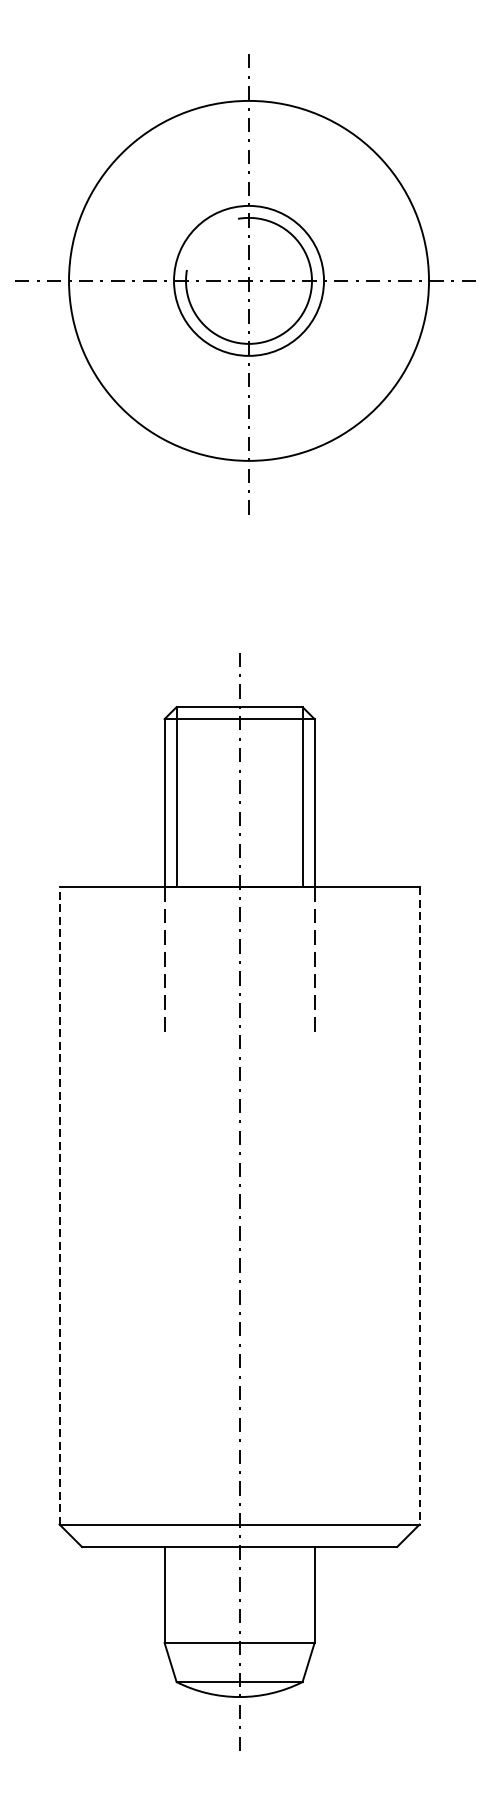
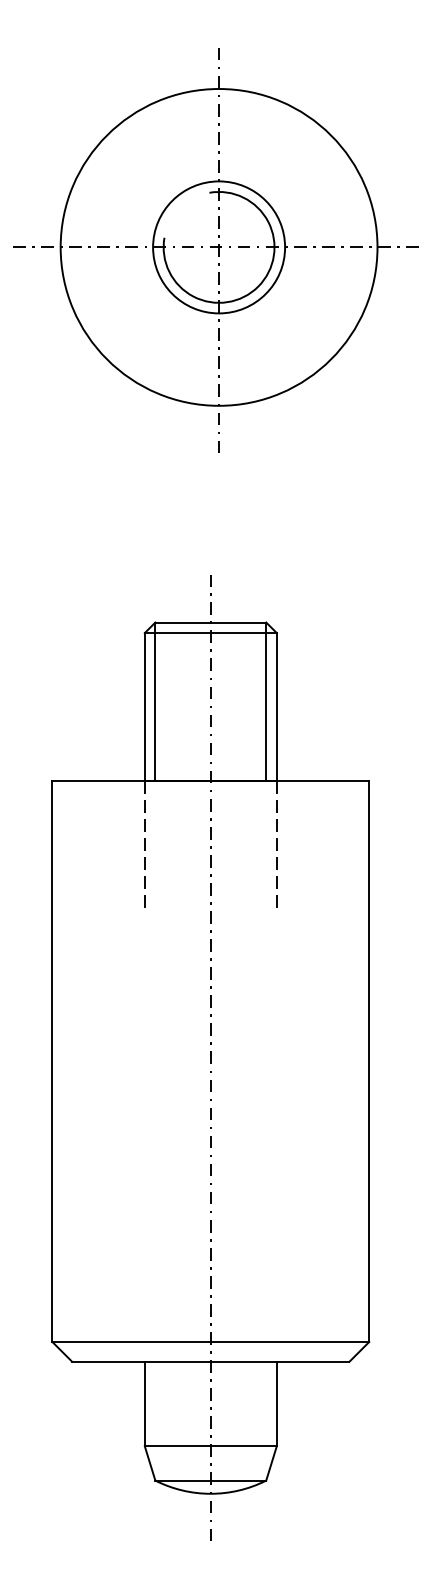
line: (59, 1205) -> (52, 1061), dashed -> solid
line: (419, 1205) -> (369, 1061), dashed -> solid

